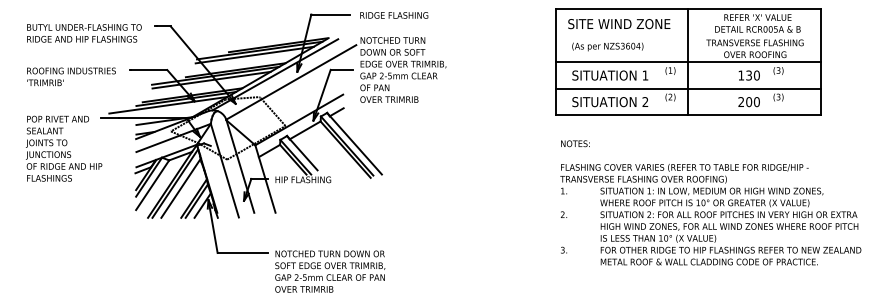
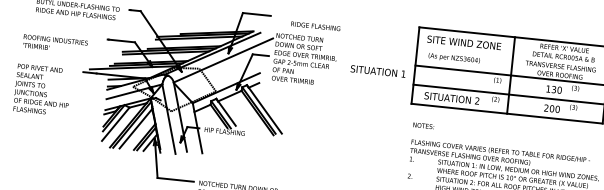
text: (394, 15) -> (315, 26), moved
text: (610, 75) -> (378, 71), moved
text: (71, 76) -> (55, 43), moved
text: (64, 148) -> (42, 89), moved

